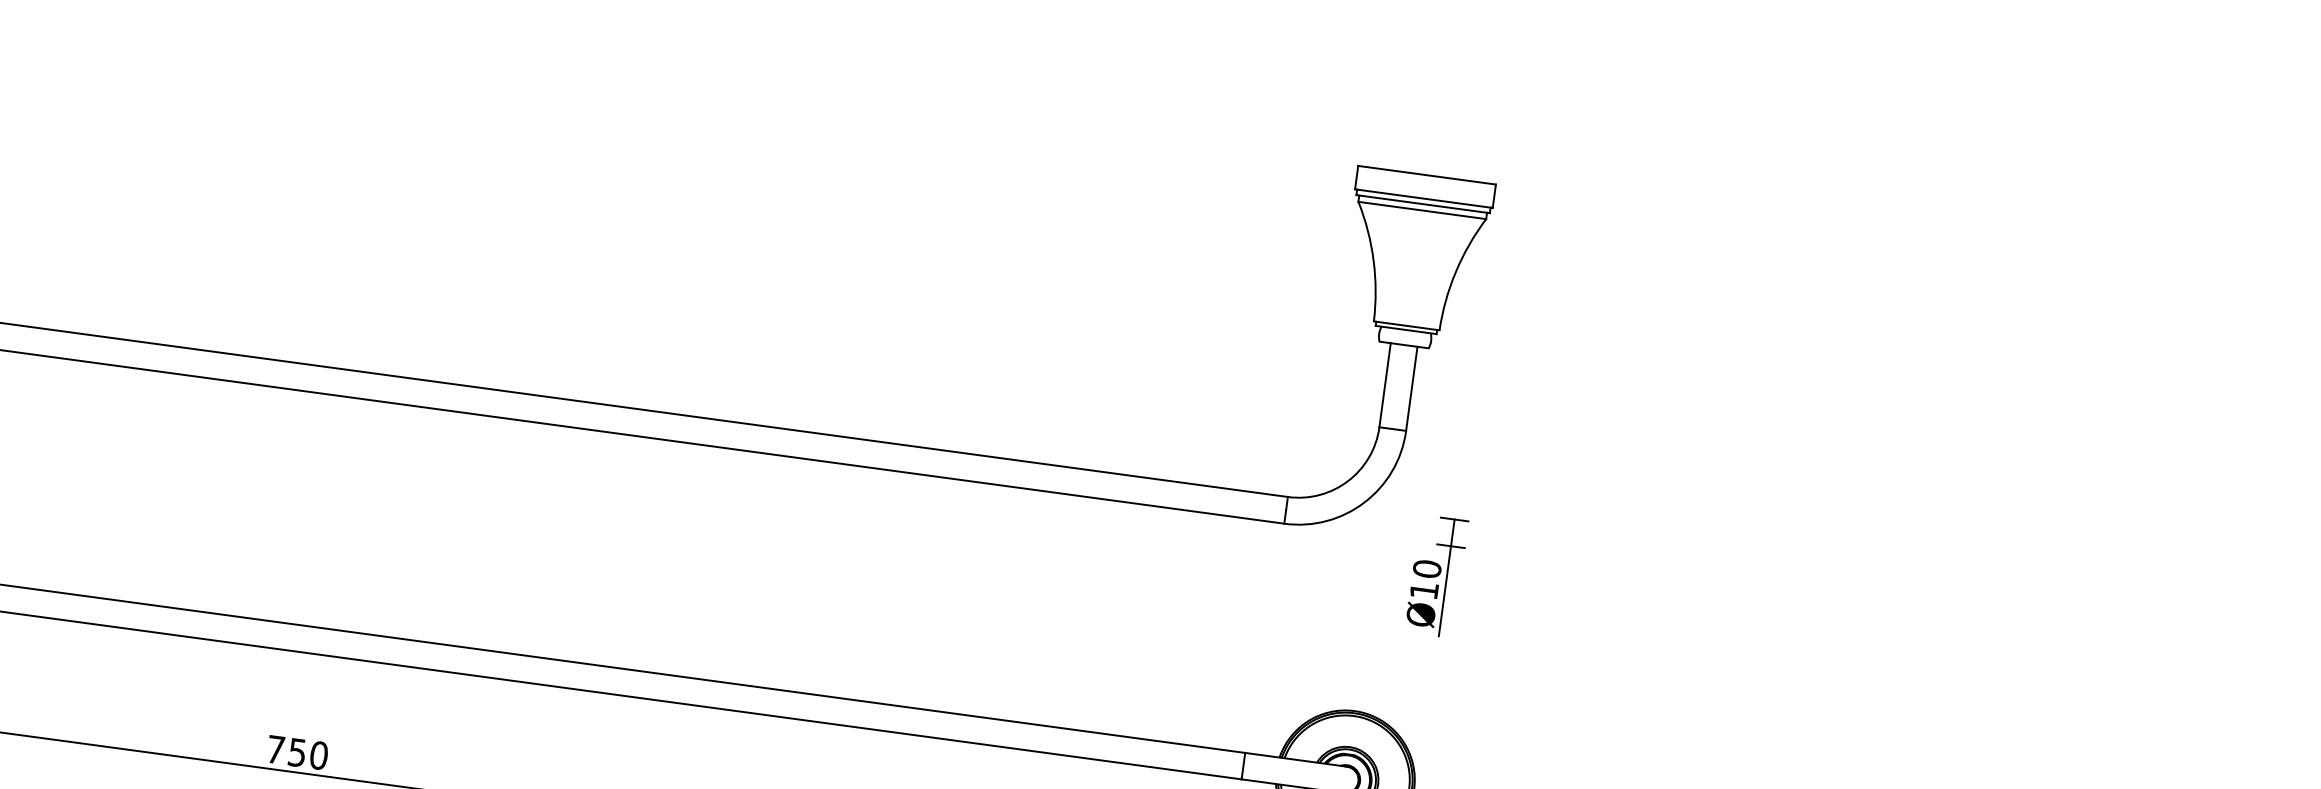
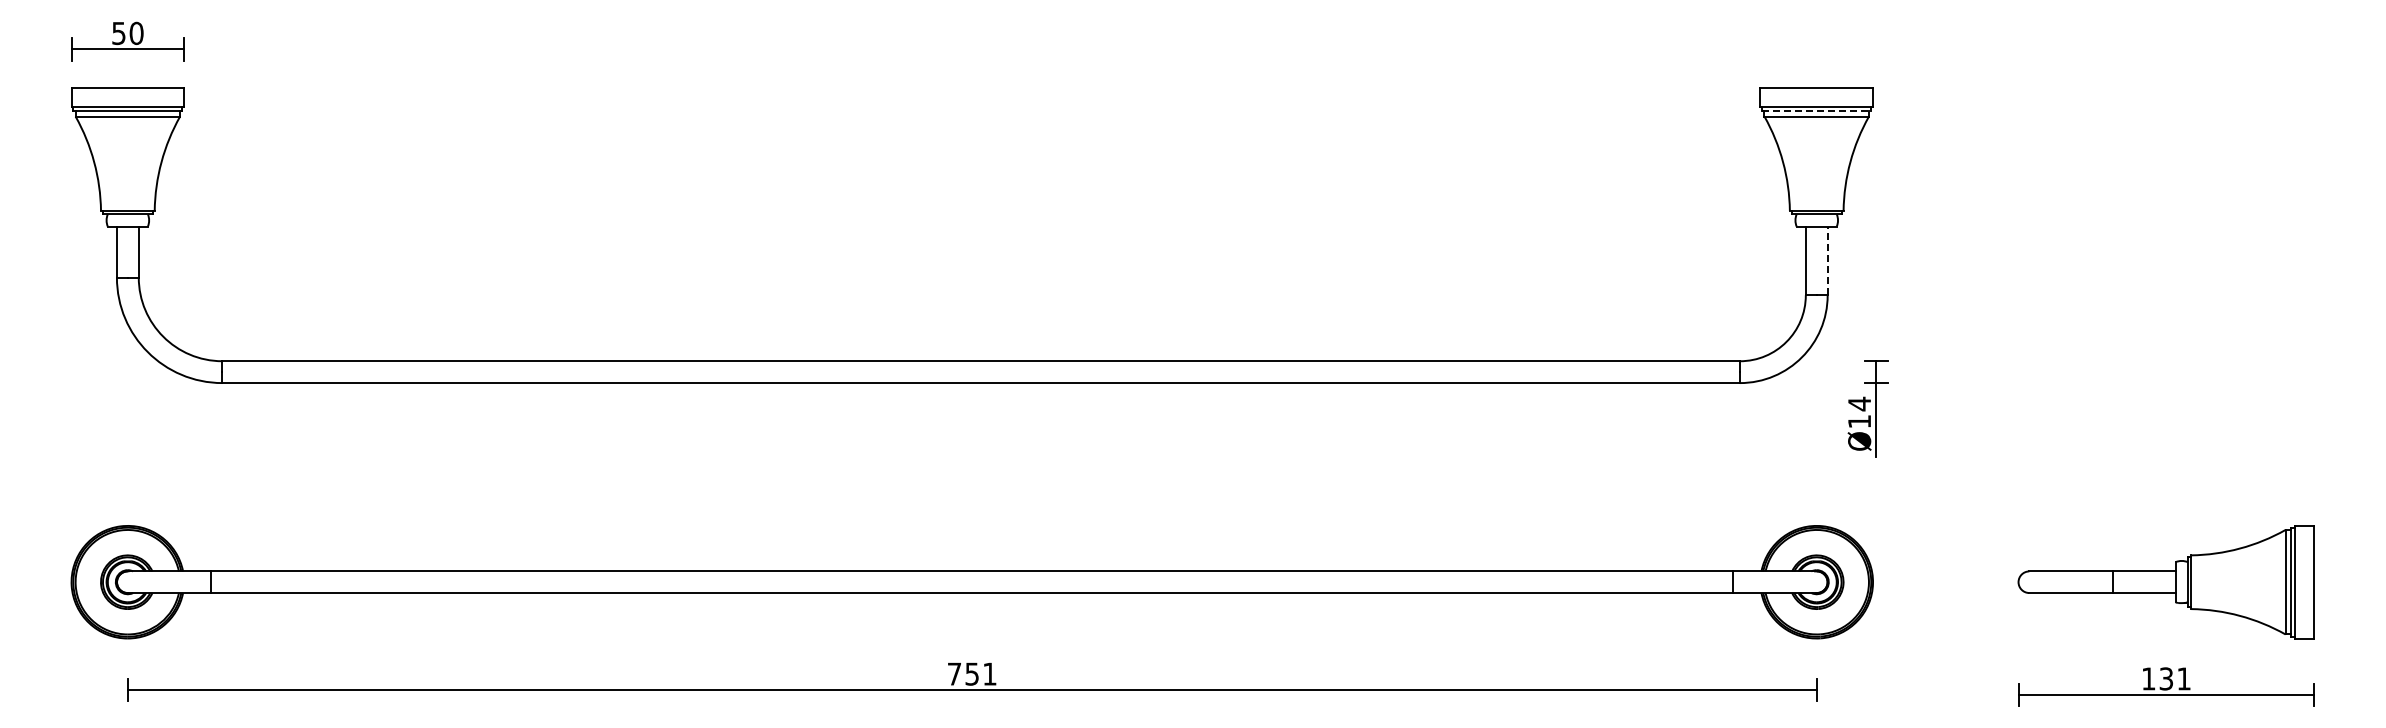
line: (1422, 204) -> (1816, 111), solid -> dashed
line: (1411, 388) -> (1827, 260), solid -> dashed
text: (1427, 568) -> (1859, 403), Ø10 -> Ø14
text: (318, 754) -> (989, 673), 750 -> 751

